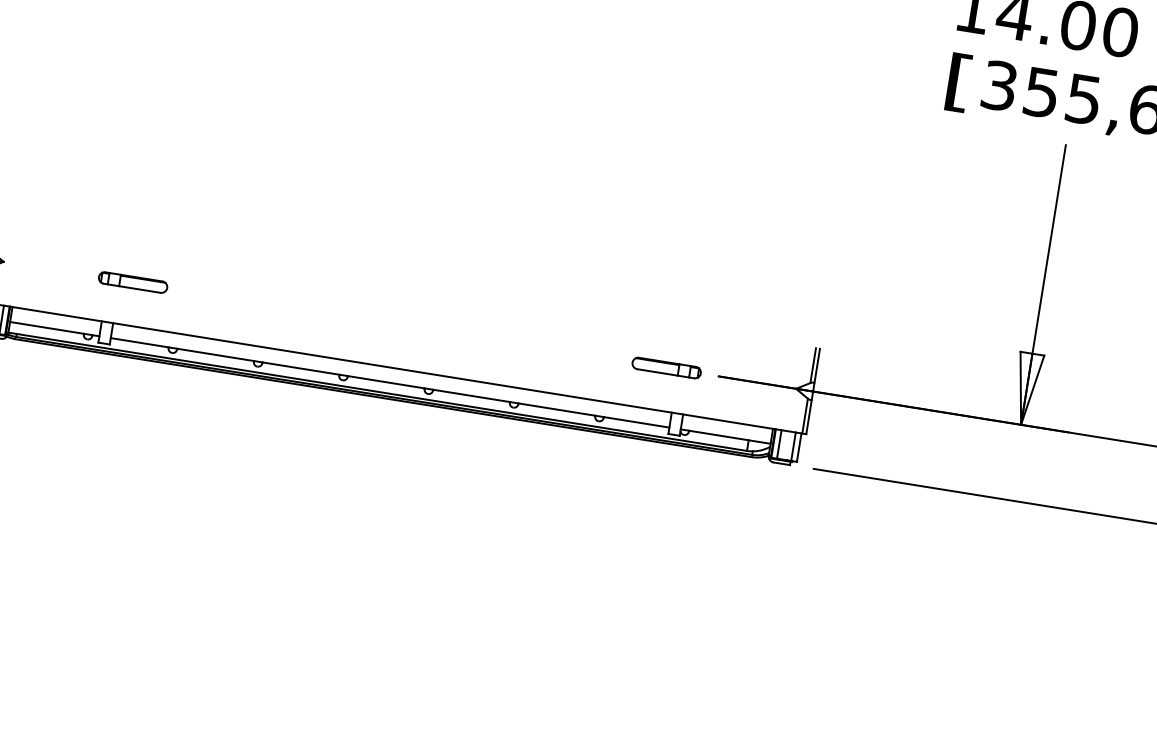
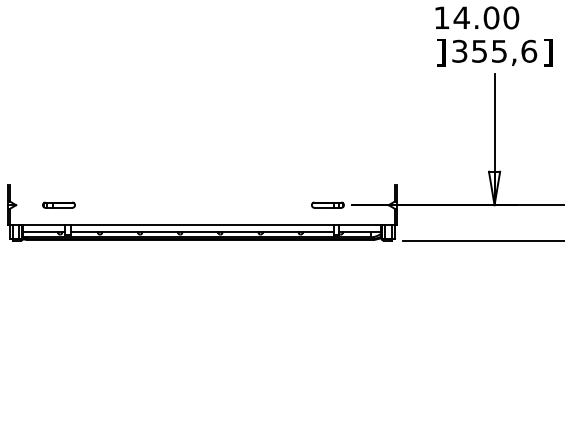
text: (958, 81) -> (440, 52), [ -> ]
part: (132, 280) -> (58, 204), moved

